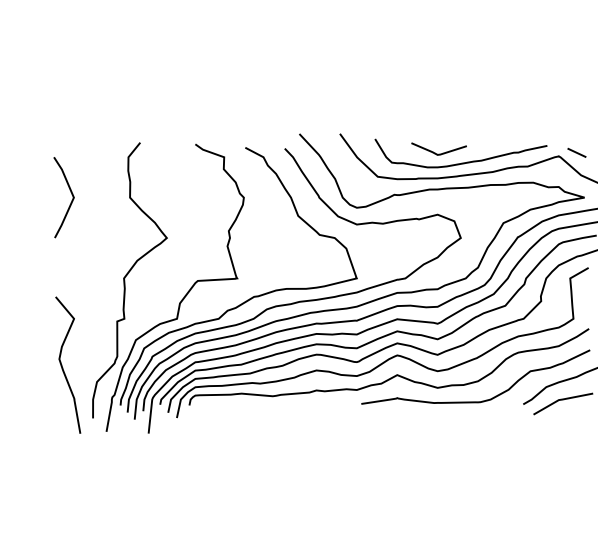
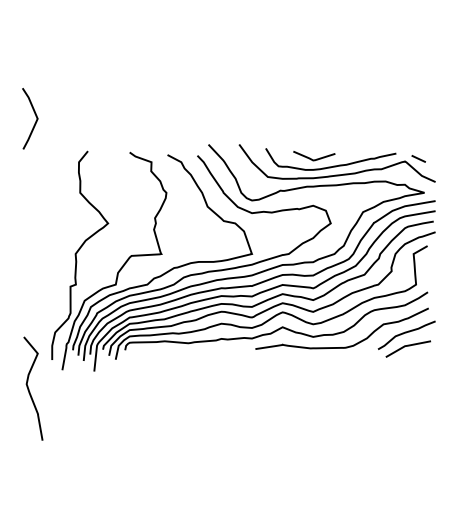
curve: (71, 194) -> (35, 116), moved
curve: (63, 364) -> (29, 388), moved

